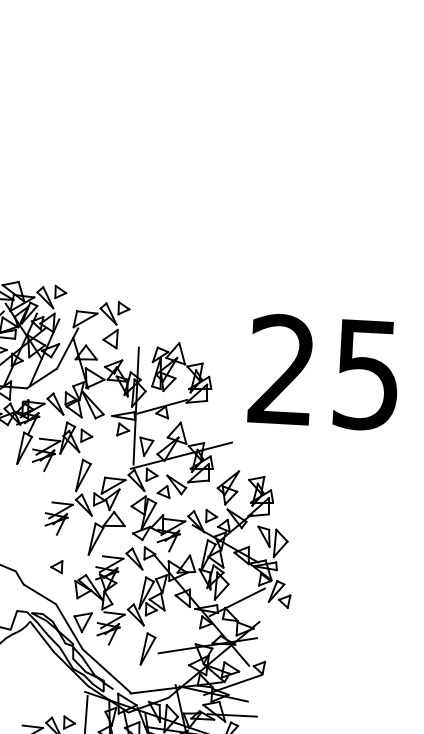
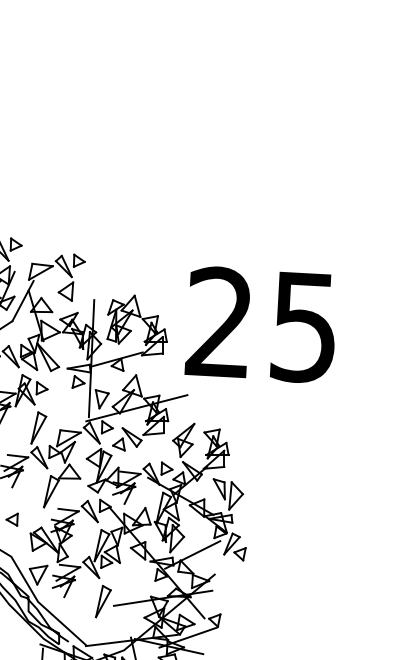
text: (322, 372) -> (259, 325), moved

